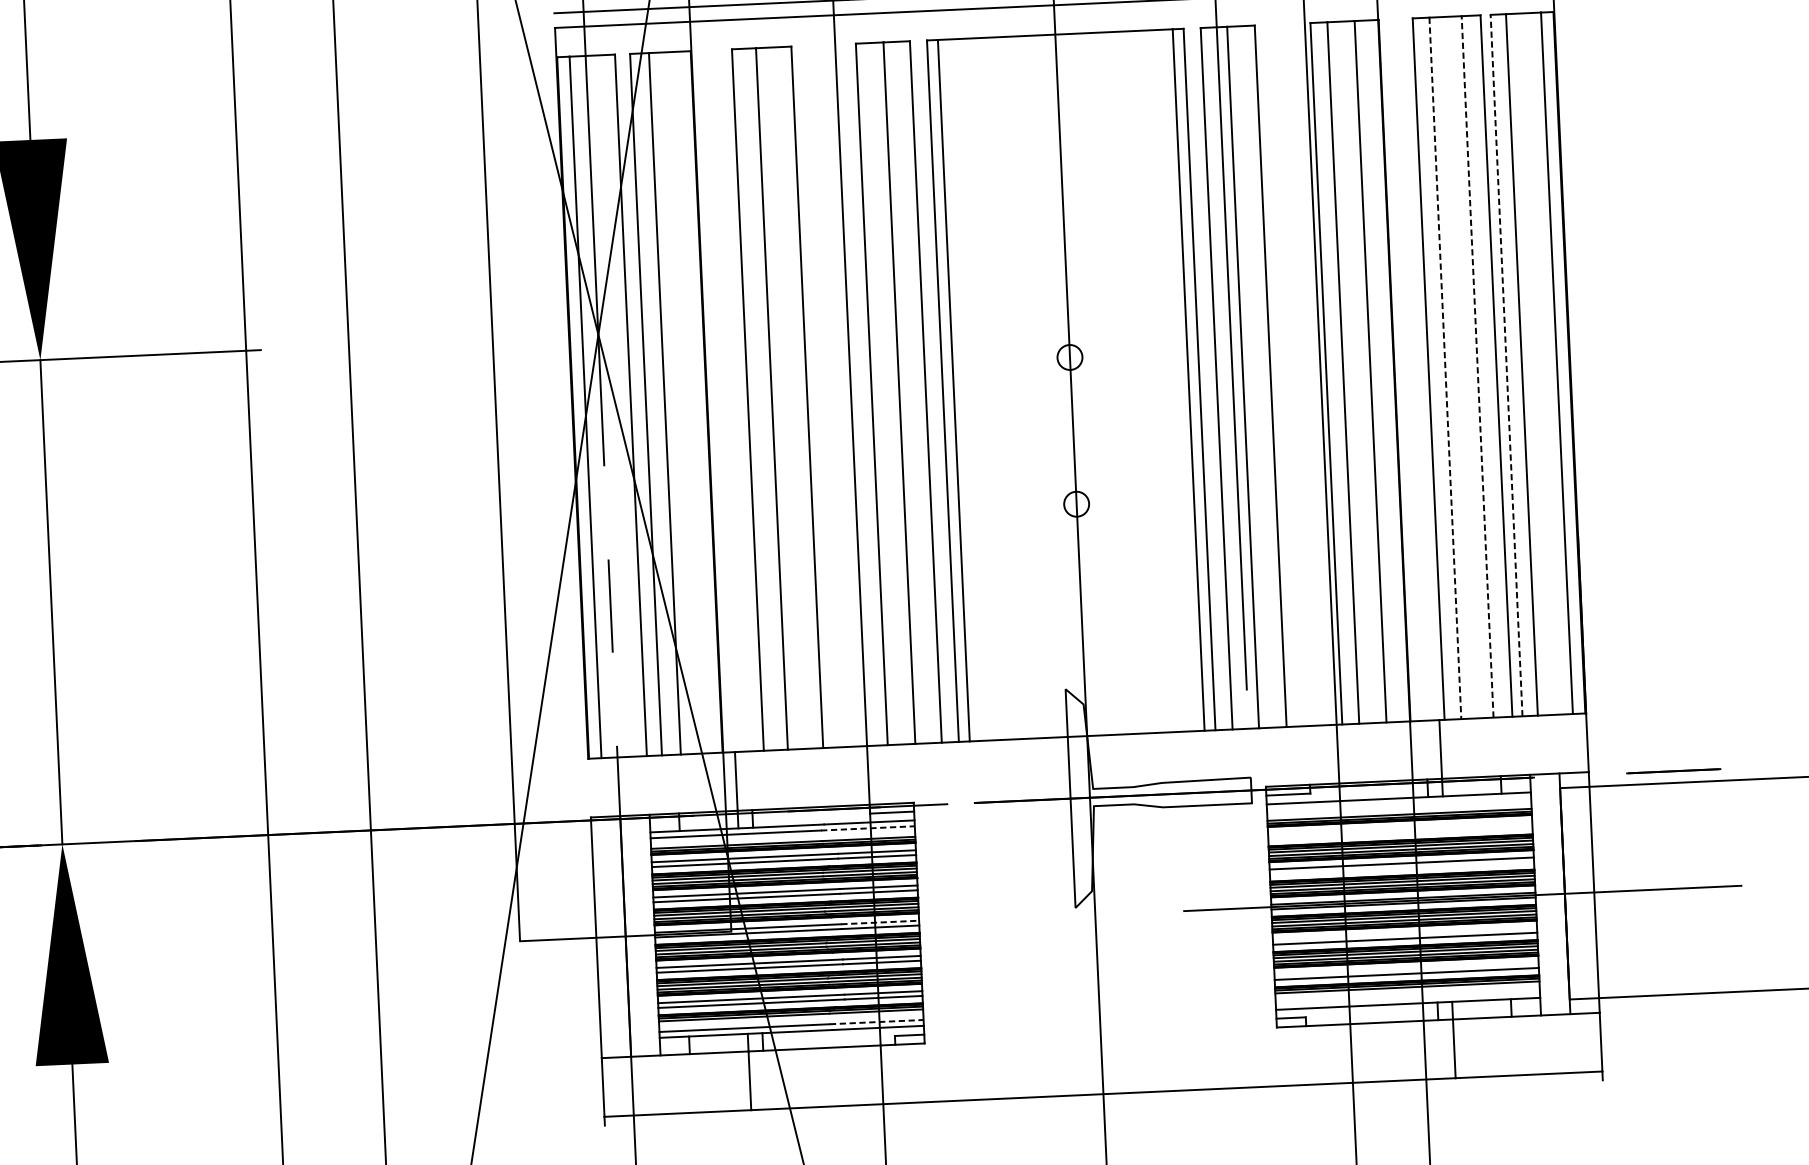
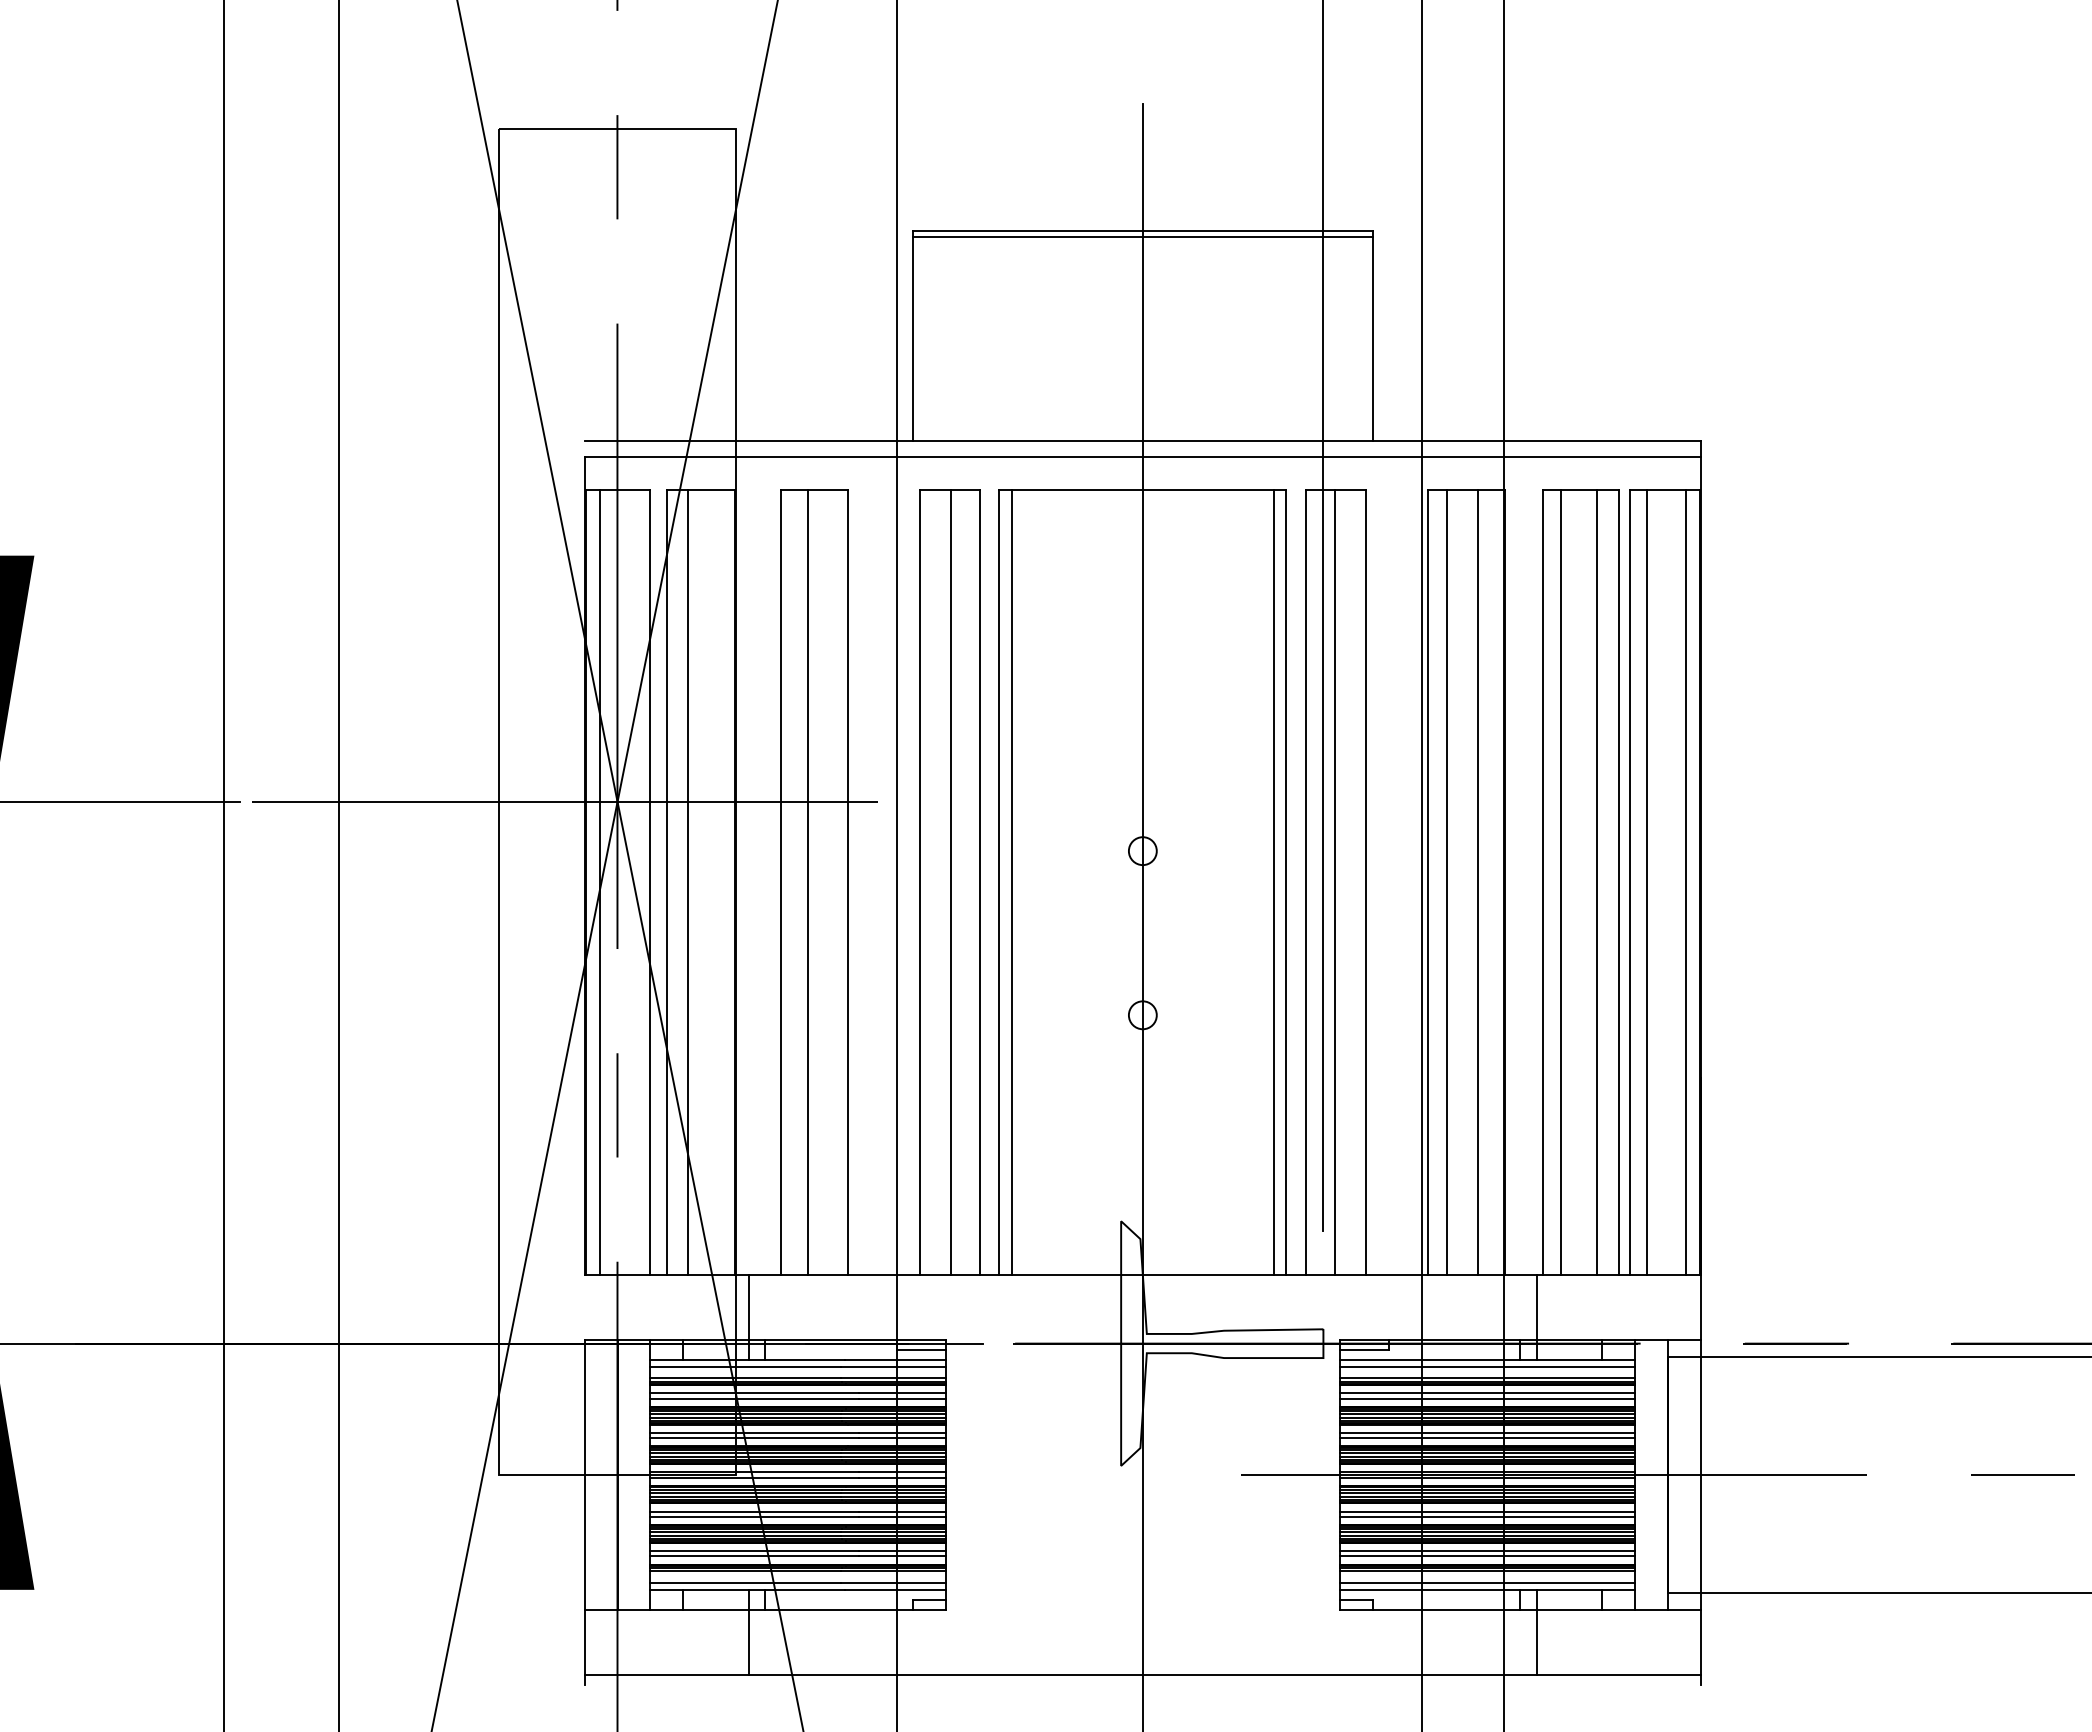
line: (580, 335) -> (597, 801), added
line: (1506, 364) -> (1629, 881), dashed -> solid
line: (1477, 366) -> (1597, 881), dashed -> solid
line: (1445, 368) -> (1561, 882), dashed -> solid
line: (1399, 804) -> (1487, 1366), added
line: (868, 828) -> (893, 1366), dashed -> solid
line: (1400, 828) -> (1487, 1393), added
line: (1400, 832) -> (1487, 1398), added
line: (1401, 868) -> (1487, 1438), added
line: (880, 922) -> (902, 1472), dashed -> solid
line: (1404, 933) -> (1487, 1511), added
line: (1406, 969) -> (1487, 1551), added
line: (1407, 998) -> (1487, 1583), added
line: (876, 1022) -> (893, 1583), dashed -> solid

